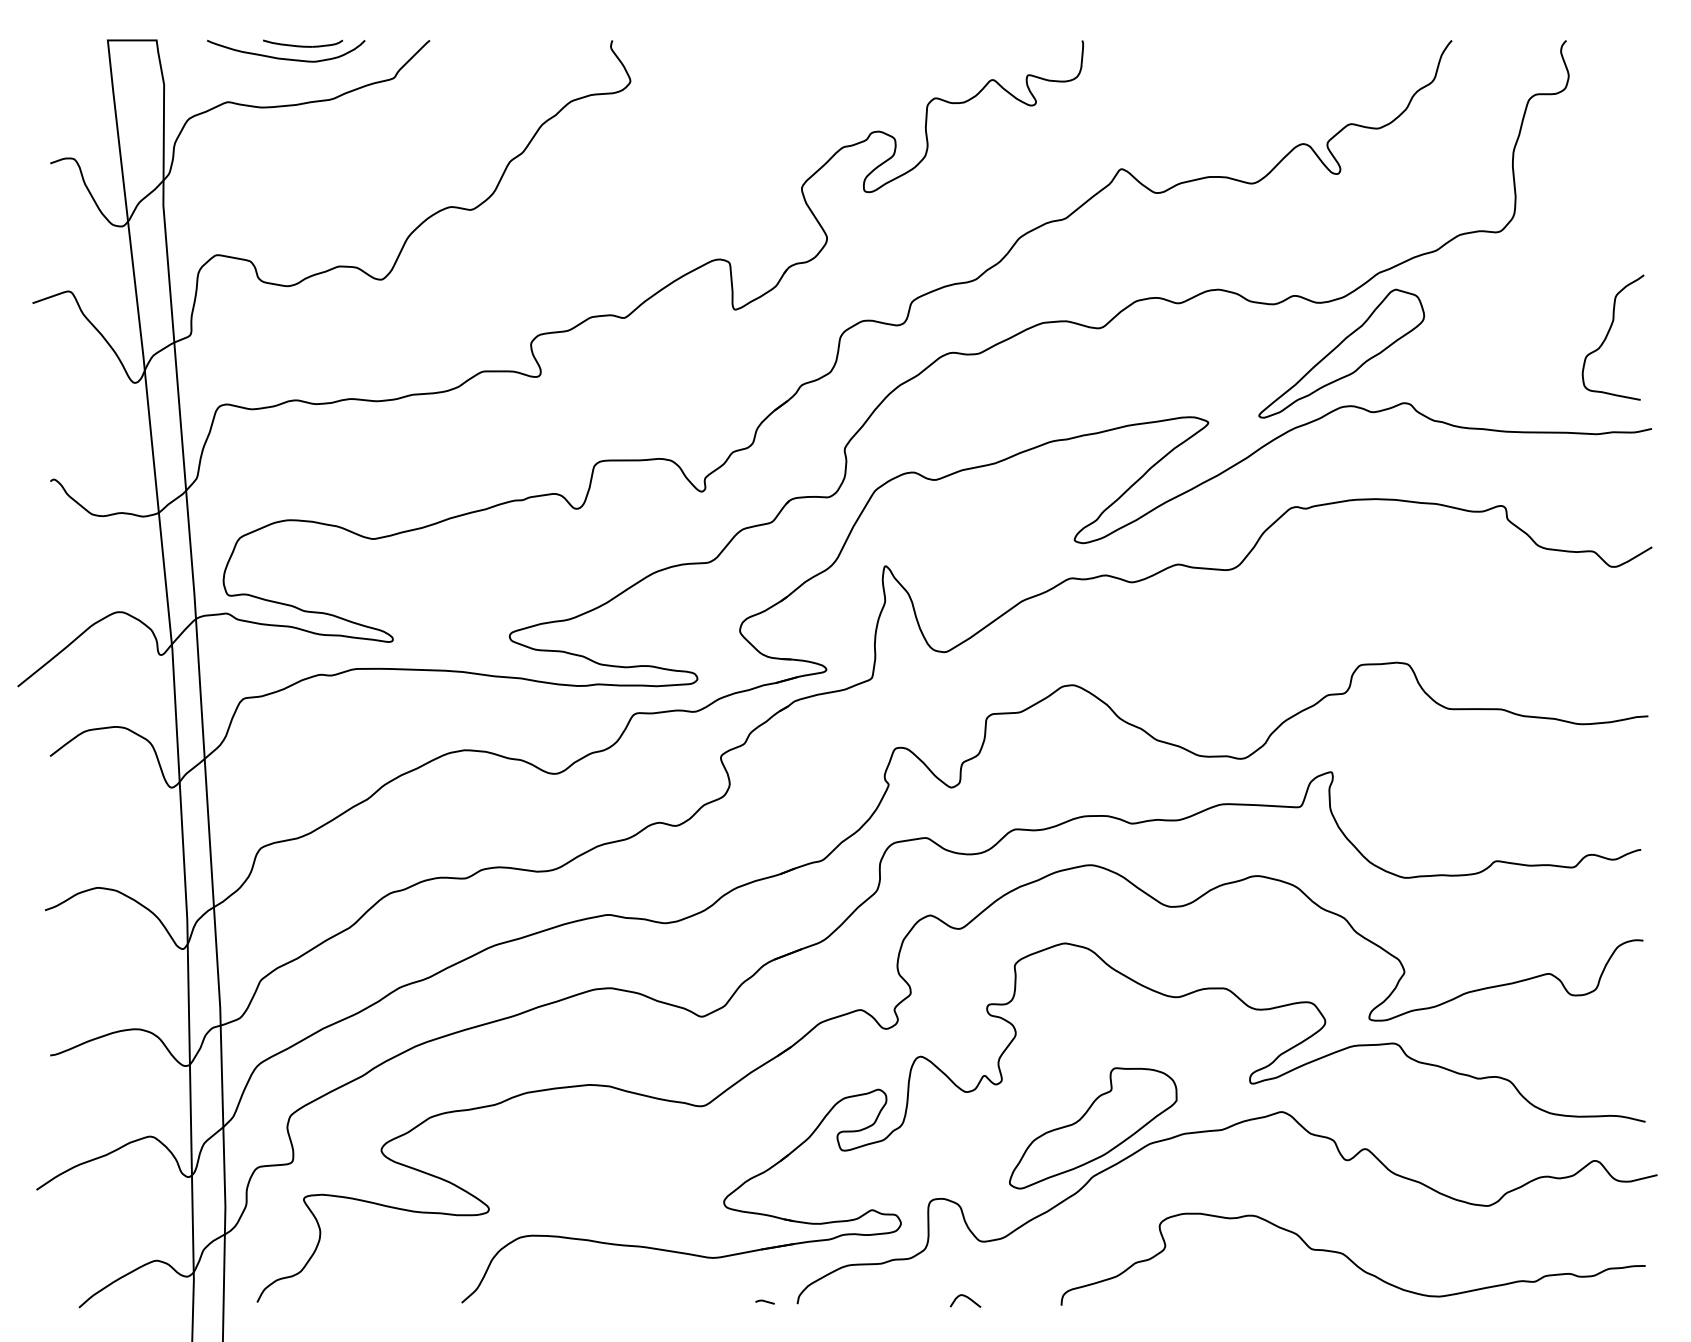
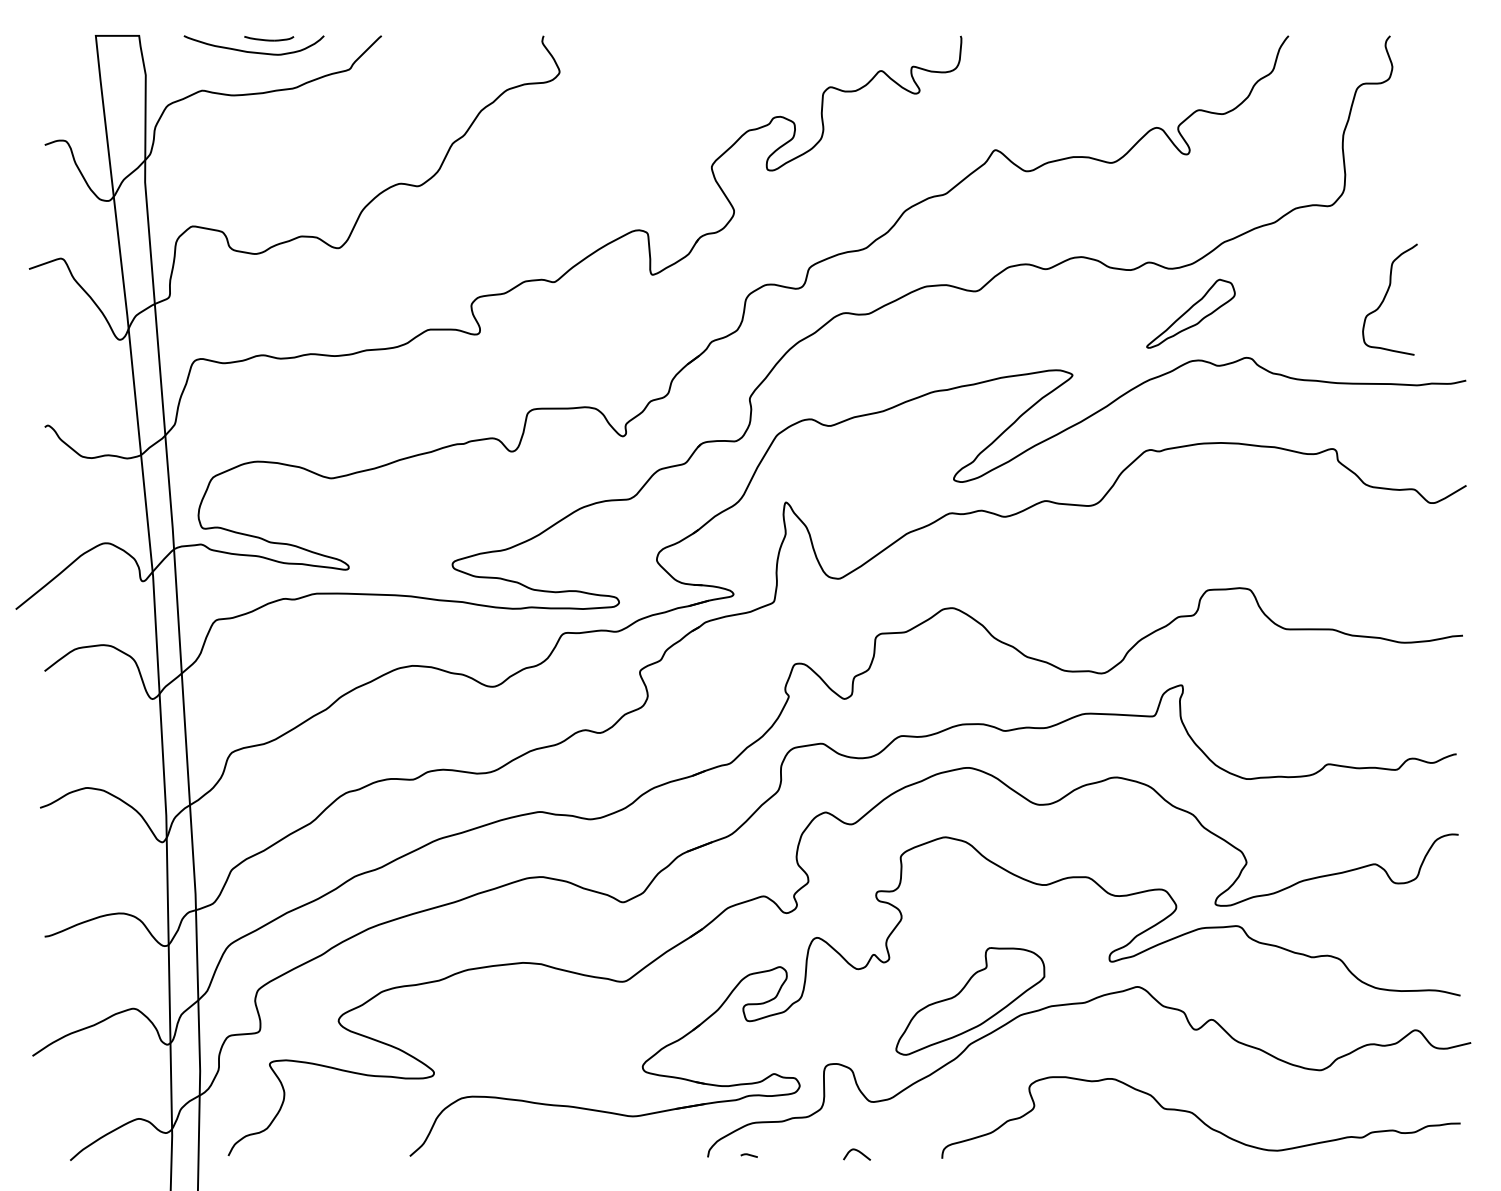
part: (303, 43) -> (269, 38), size x0.7
curve: (1608, 334) -> (1385, 296), moved
part: (1341, 353) -> (1190, 313), size x0.6
line: (764, 1301) -> (748, 1155), moved

